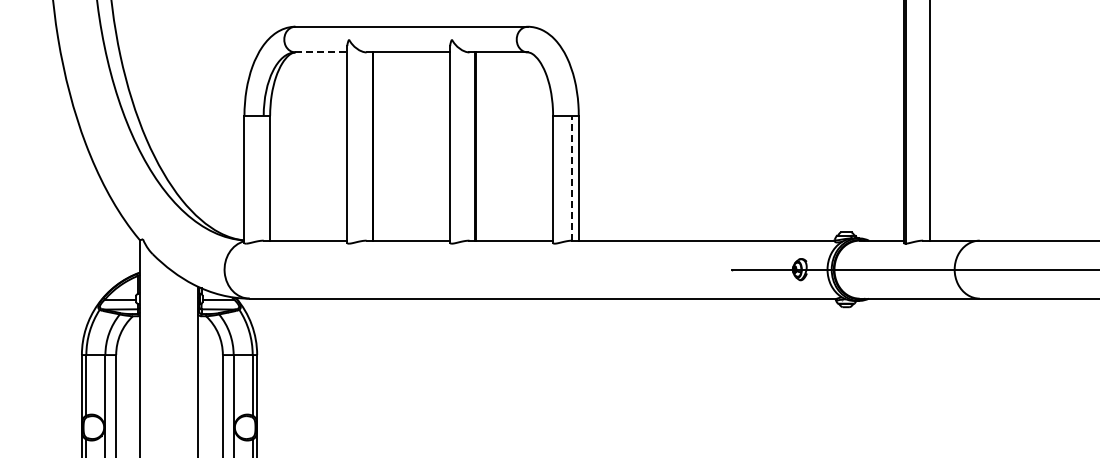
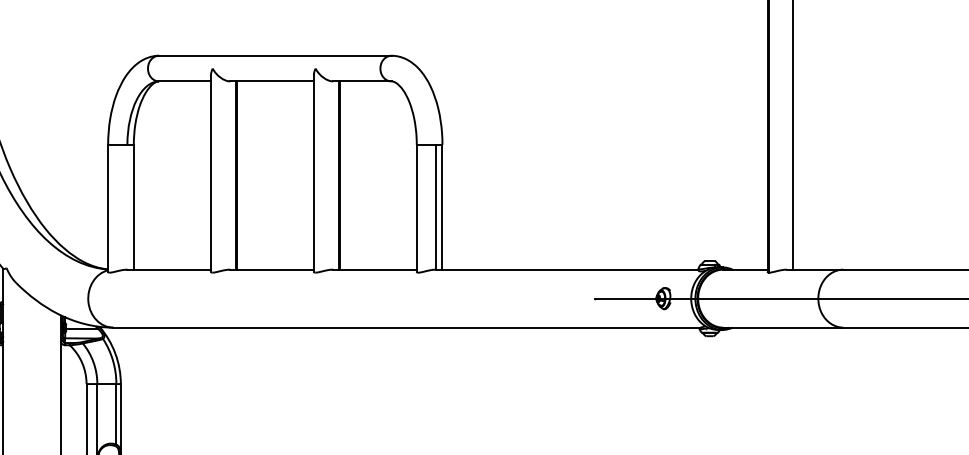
line: (321, 52) -> (185, 81), dashed -> solid
line: (572, 177) -> (436, 206), dashed -> solid

